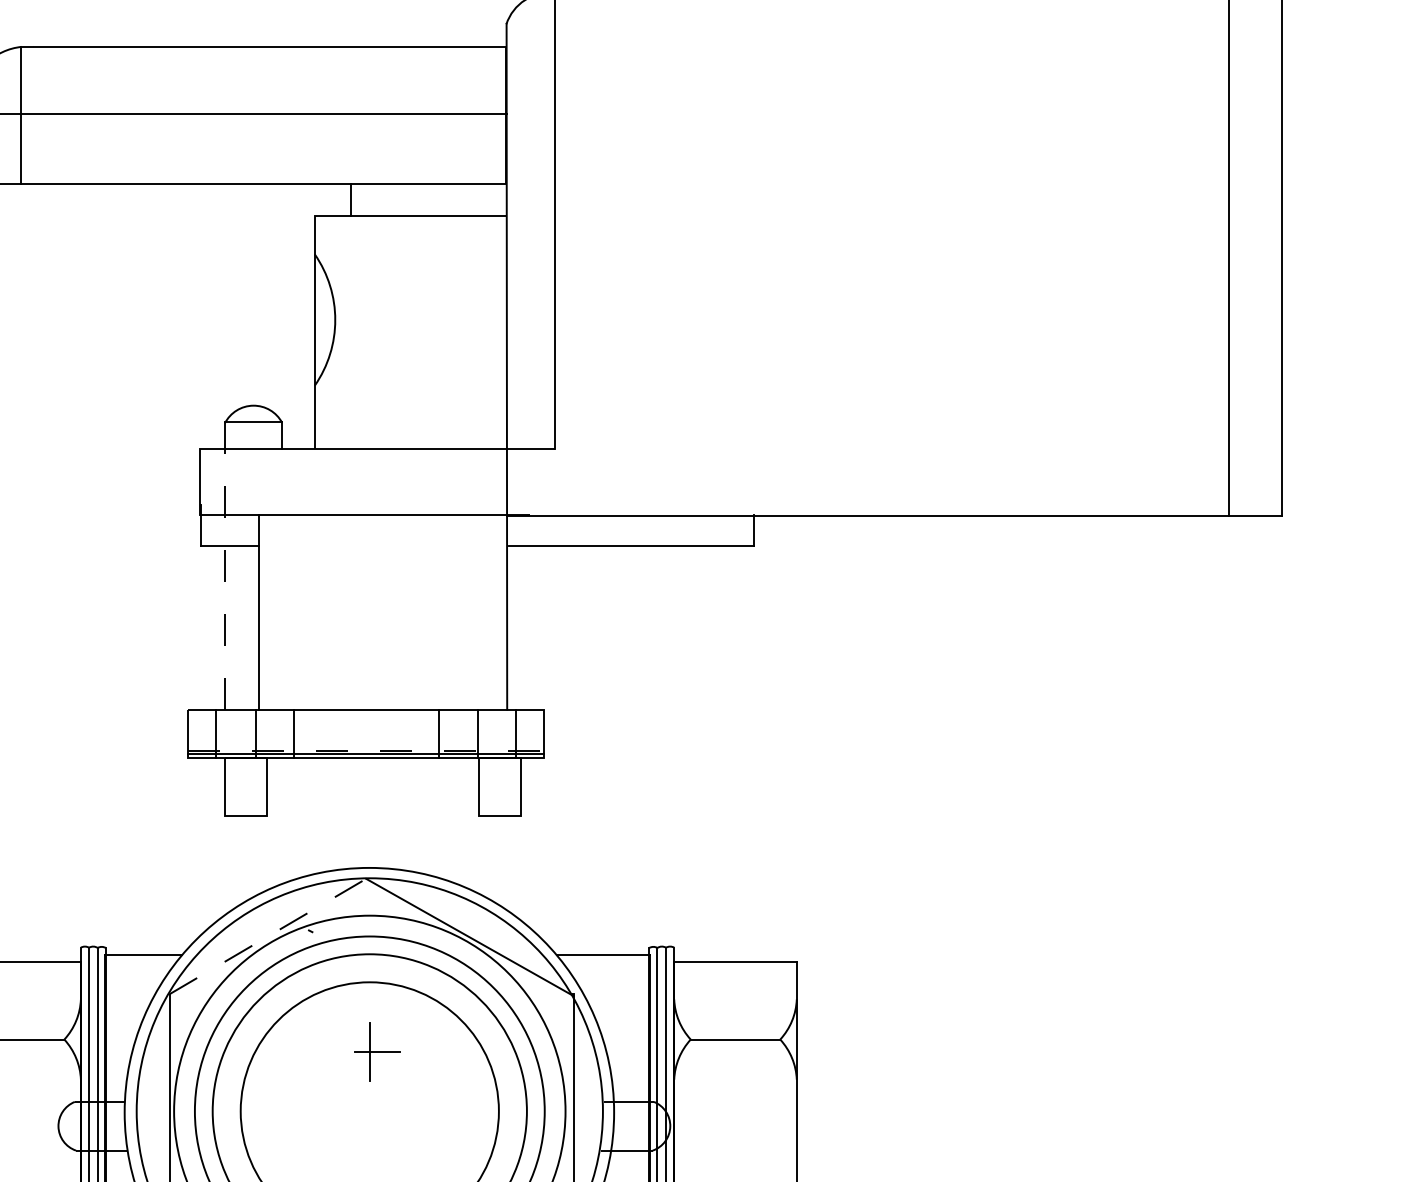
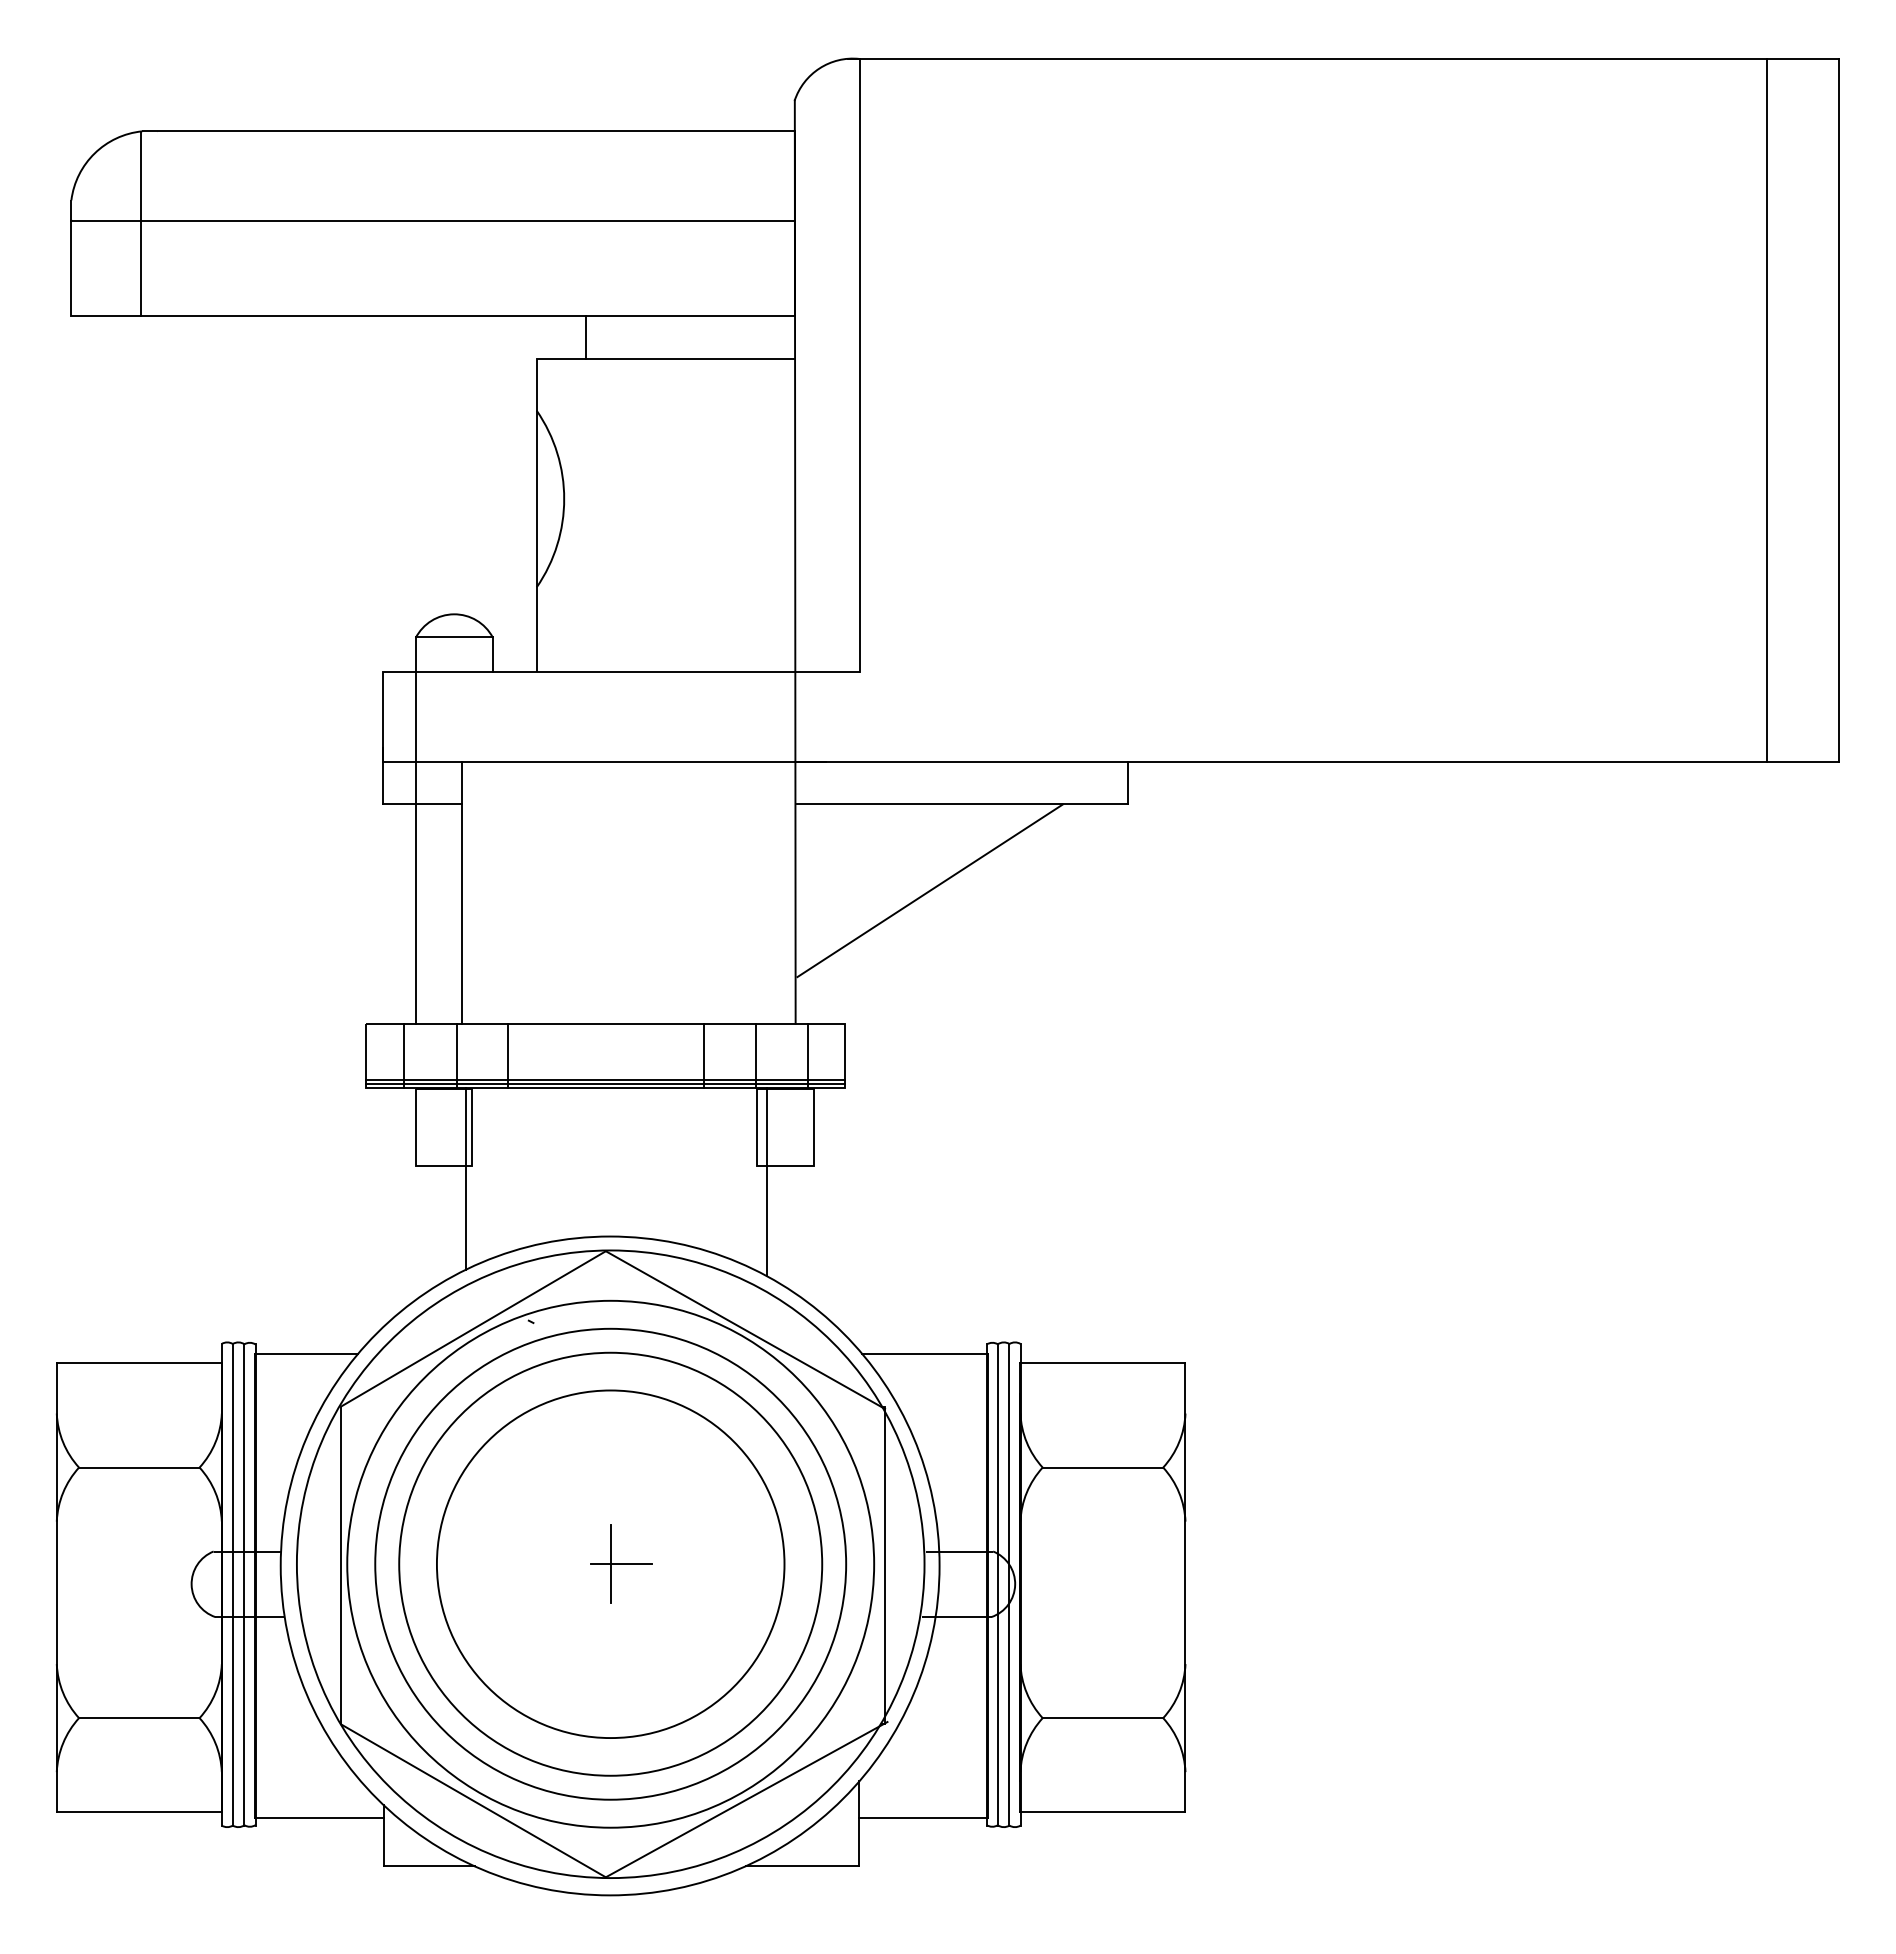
line: (224, 566) -> (415, 830), dashed -> solid
line: (606, 610) -> (929, 890), added
line: (365, 751) -> (605, 1079), dashed -> solid
line: (261, 824) -> (465, 1178), added
line: (485, 827) -> (766, 1182), added
line: (267, 936) -> (473, 1328), dashed -> solid
part: (377, 1051) -> (621, 1563), moved

